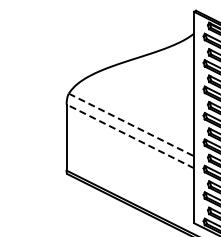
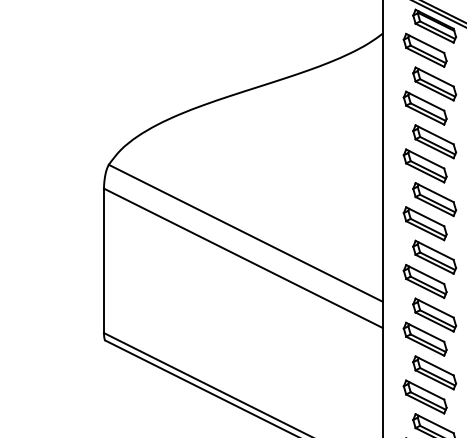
line: (131, 125) -> (245, 234), dashed -> solid
line: (129, 136) -> (241, 258), dashed -> solid

